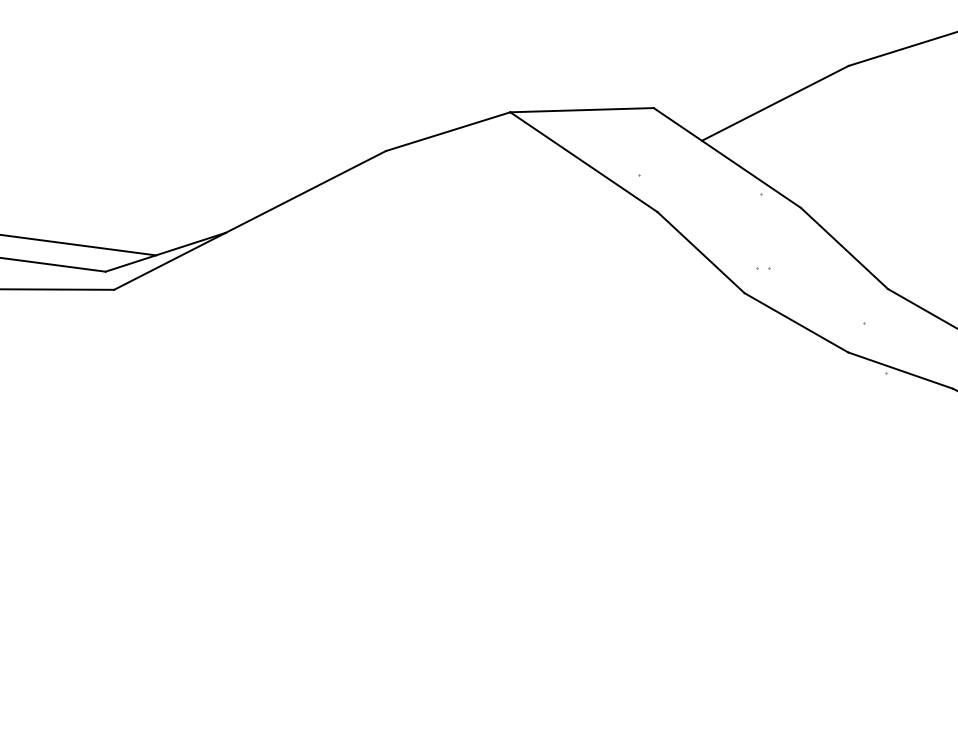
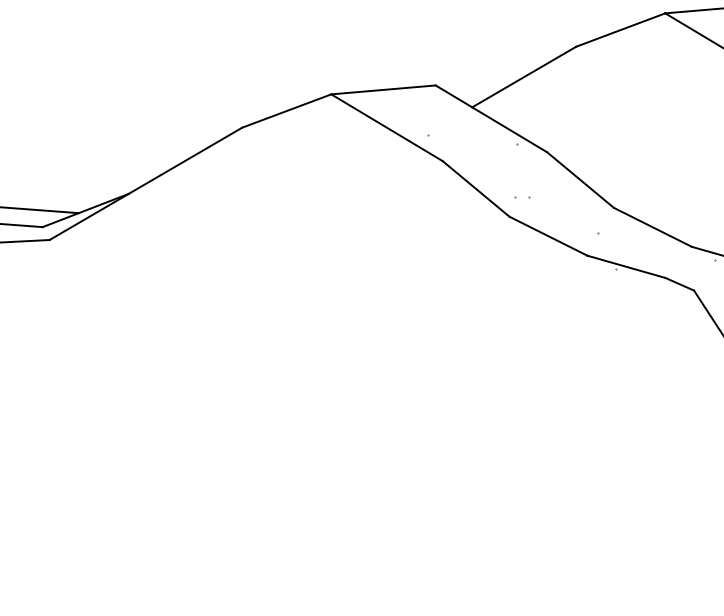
part: (762, 269) -> (521, 198), size x1.6

